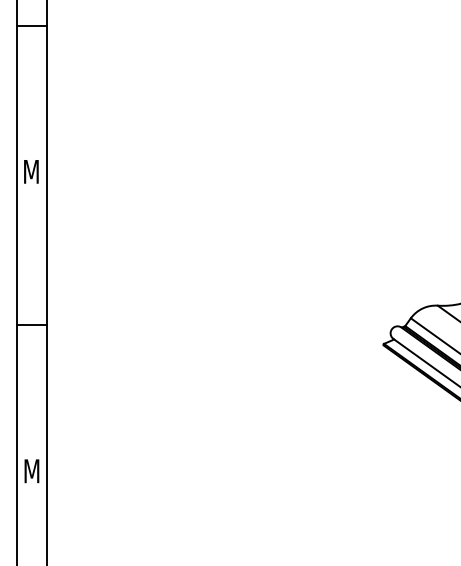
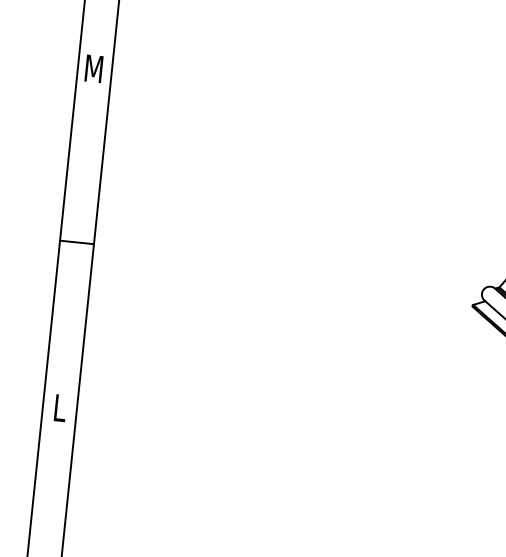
text: (31, 471) -> (59, 408), M -> L

